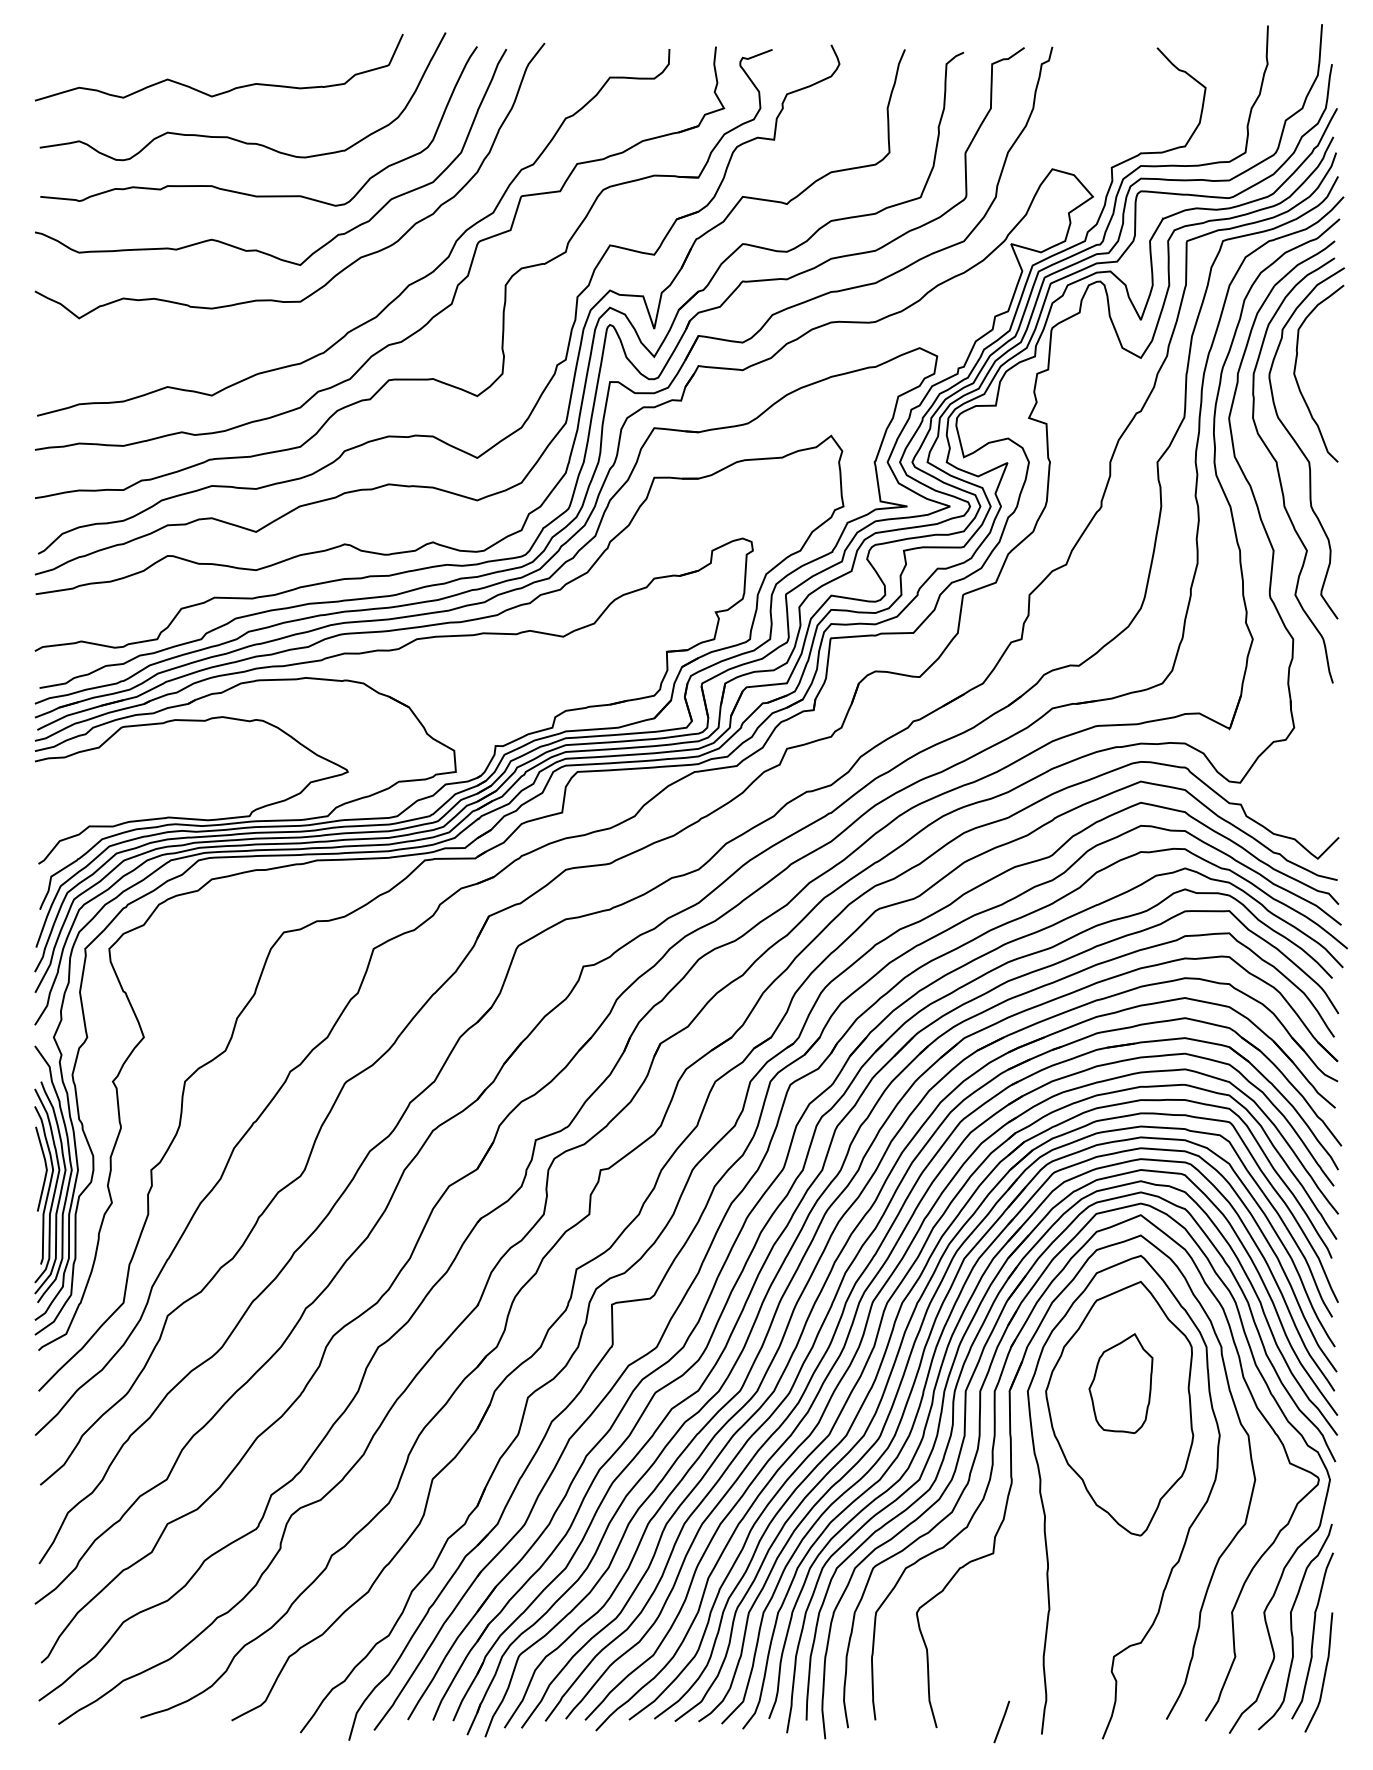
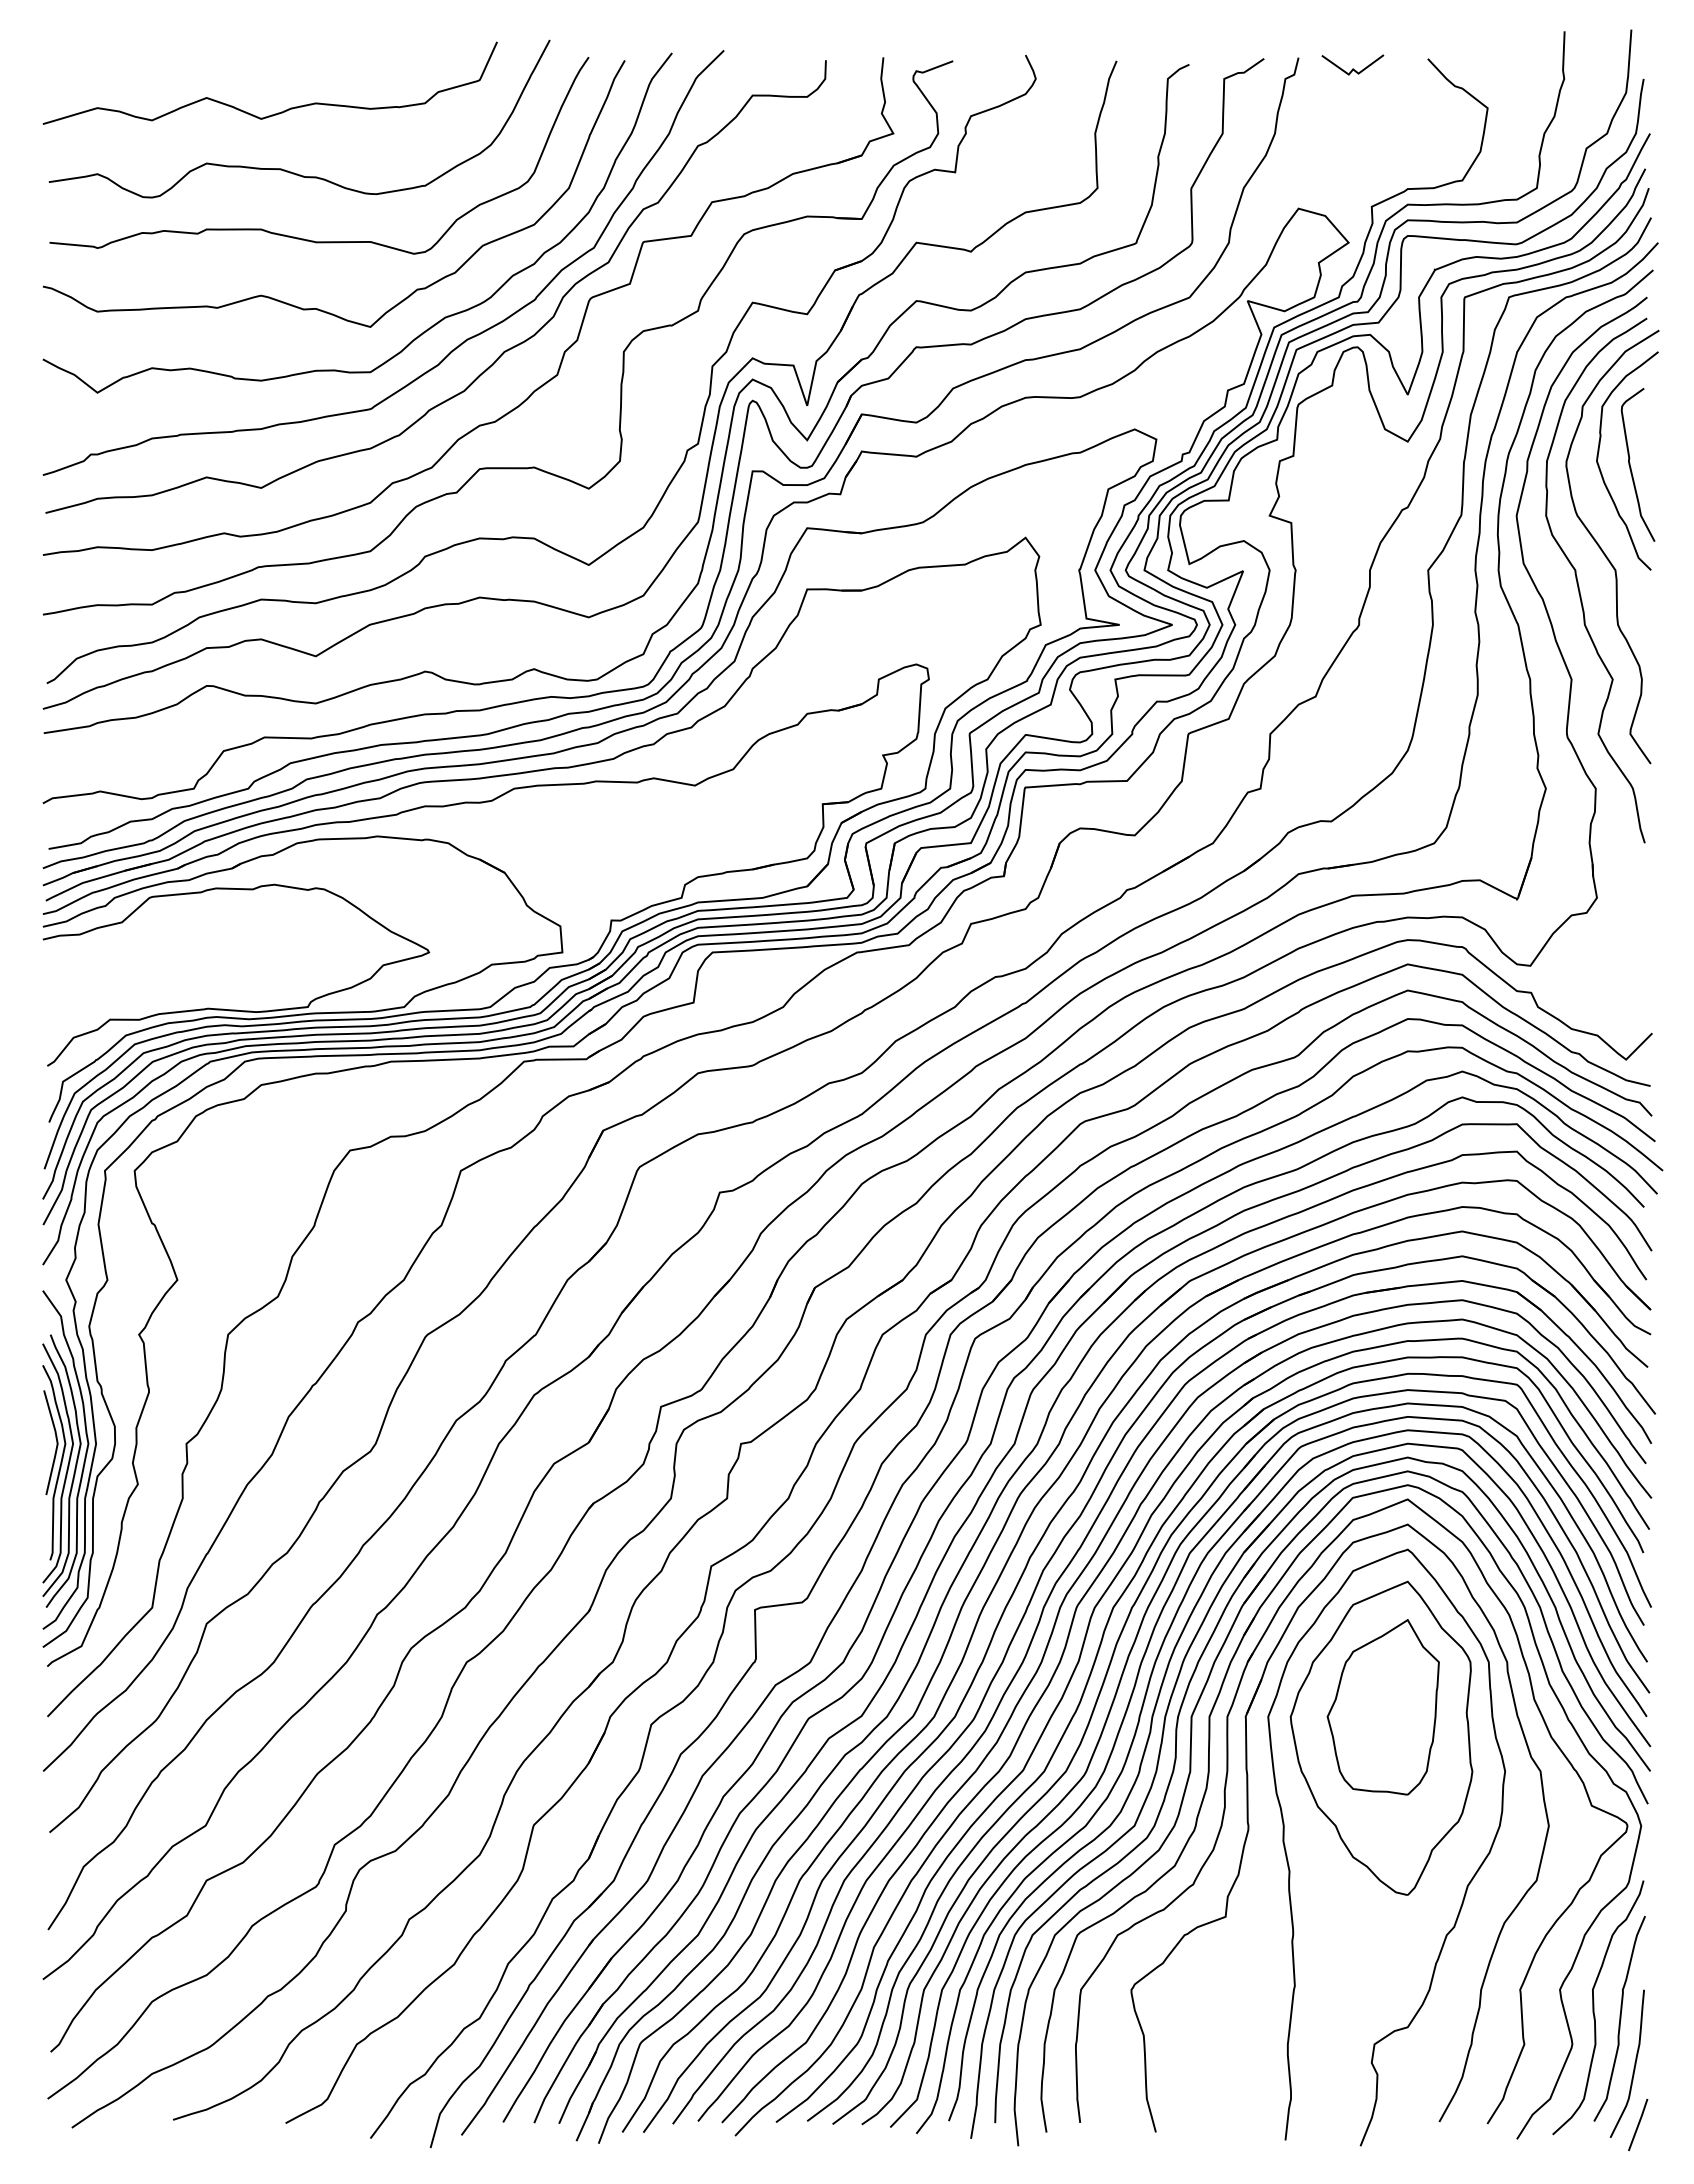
line: (1096, 55) -> (1352, 68), added
curve: (366, 283) -> (452, 349), added
curve: (1322, 378) -> (1631, 467), added
part: (1120, 1383) -> (1382, 1707), size x1.43
line: (1002, 1721) -> (1638, 2124), moved

